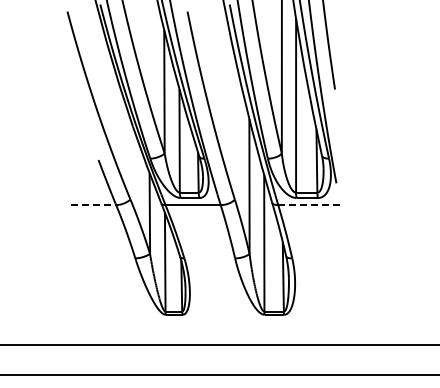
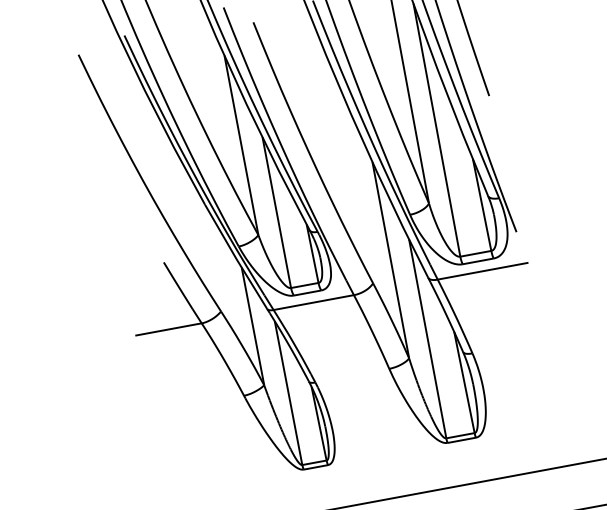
line: (93, 205) -> (168, 330), dashed -> solid
line: (309, 205) -> (483, 271), dashed -> solid

